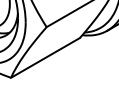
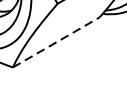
line: (45, 57) -> (56, 41), solid -> dashed

